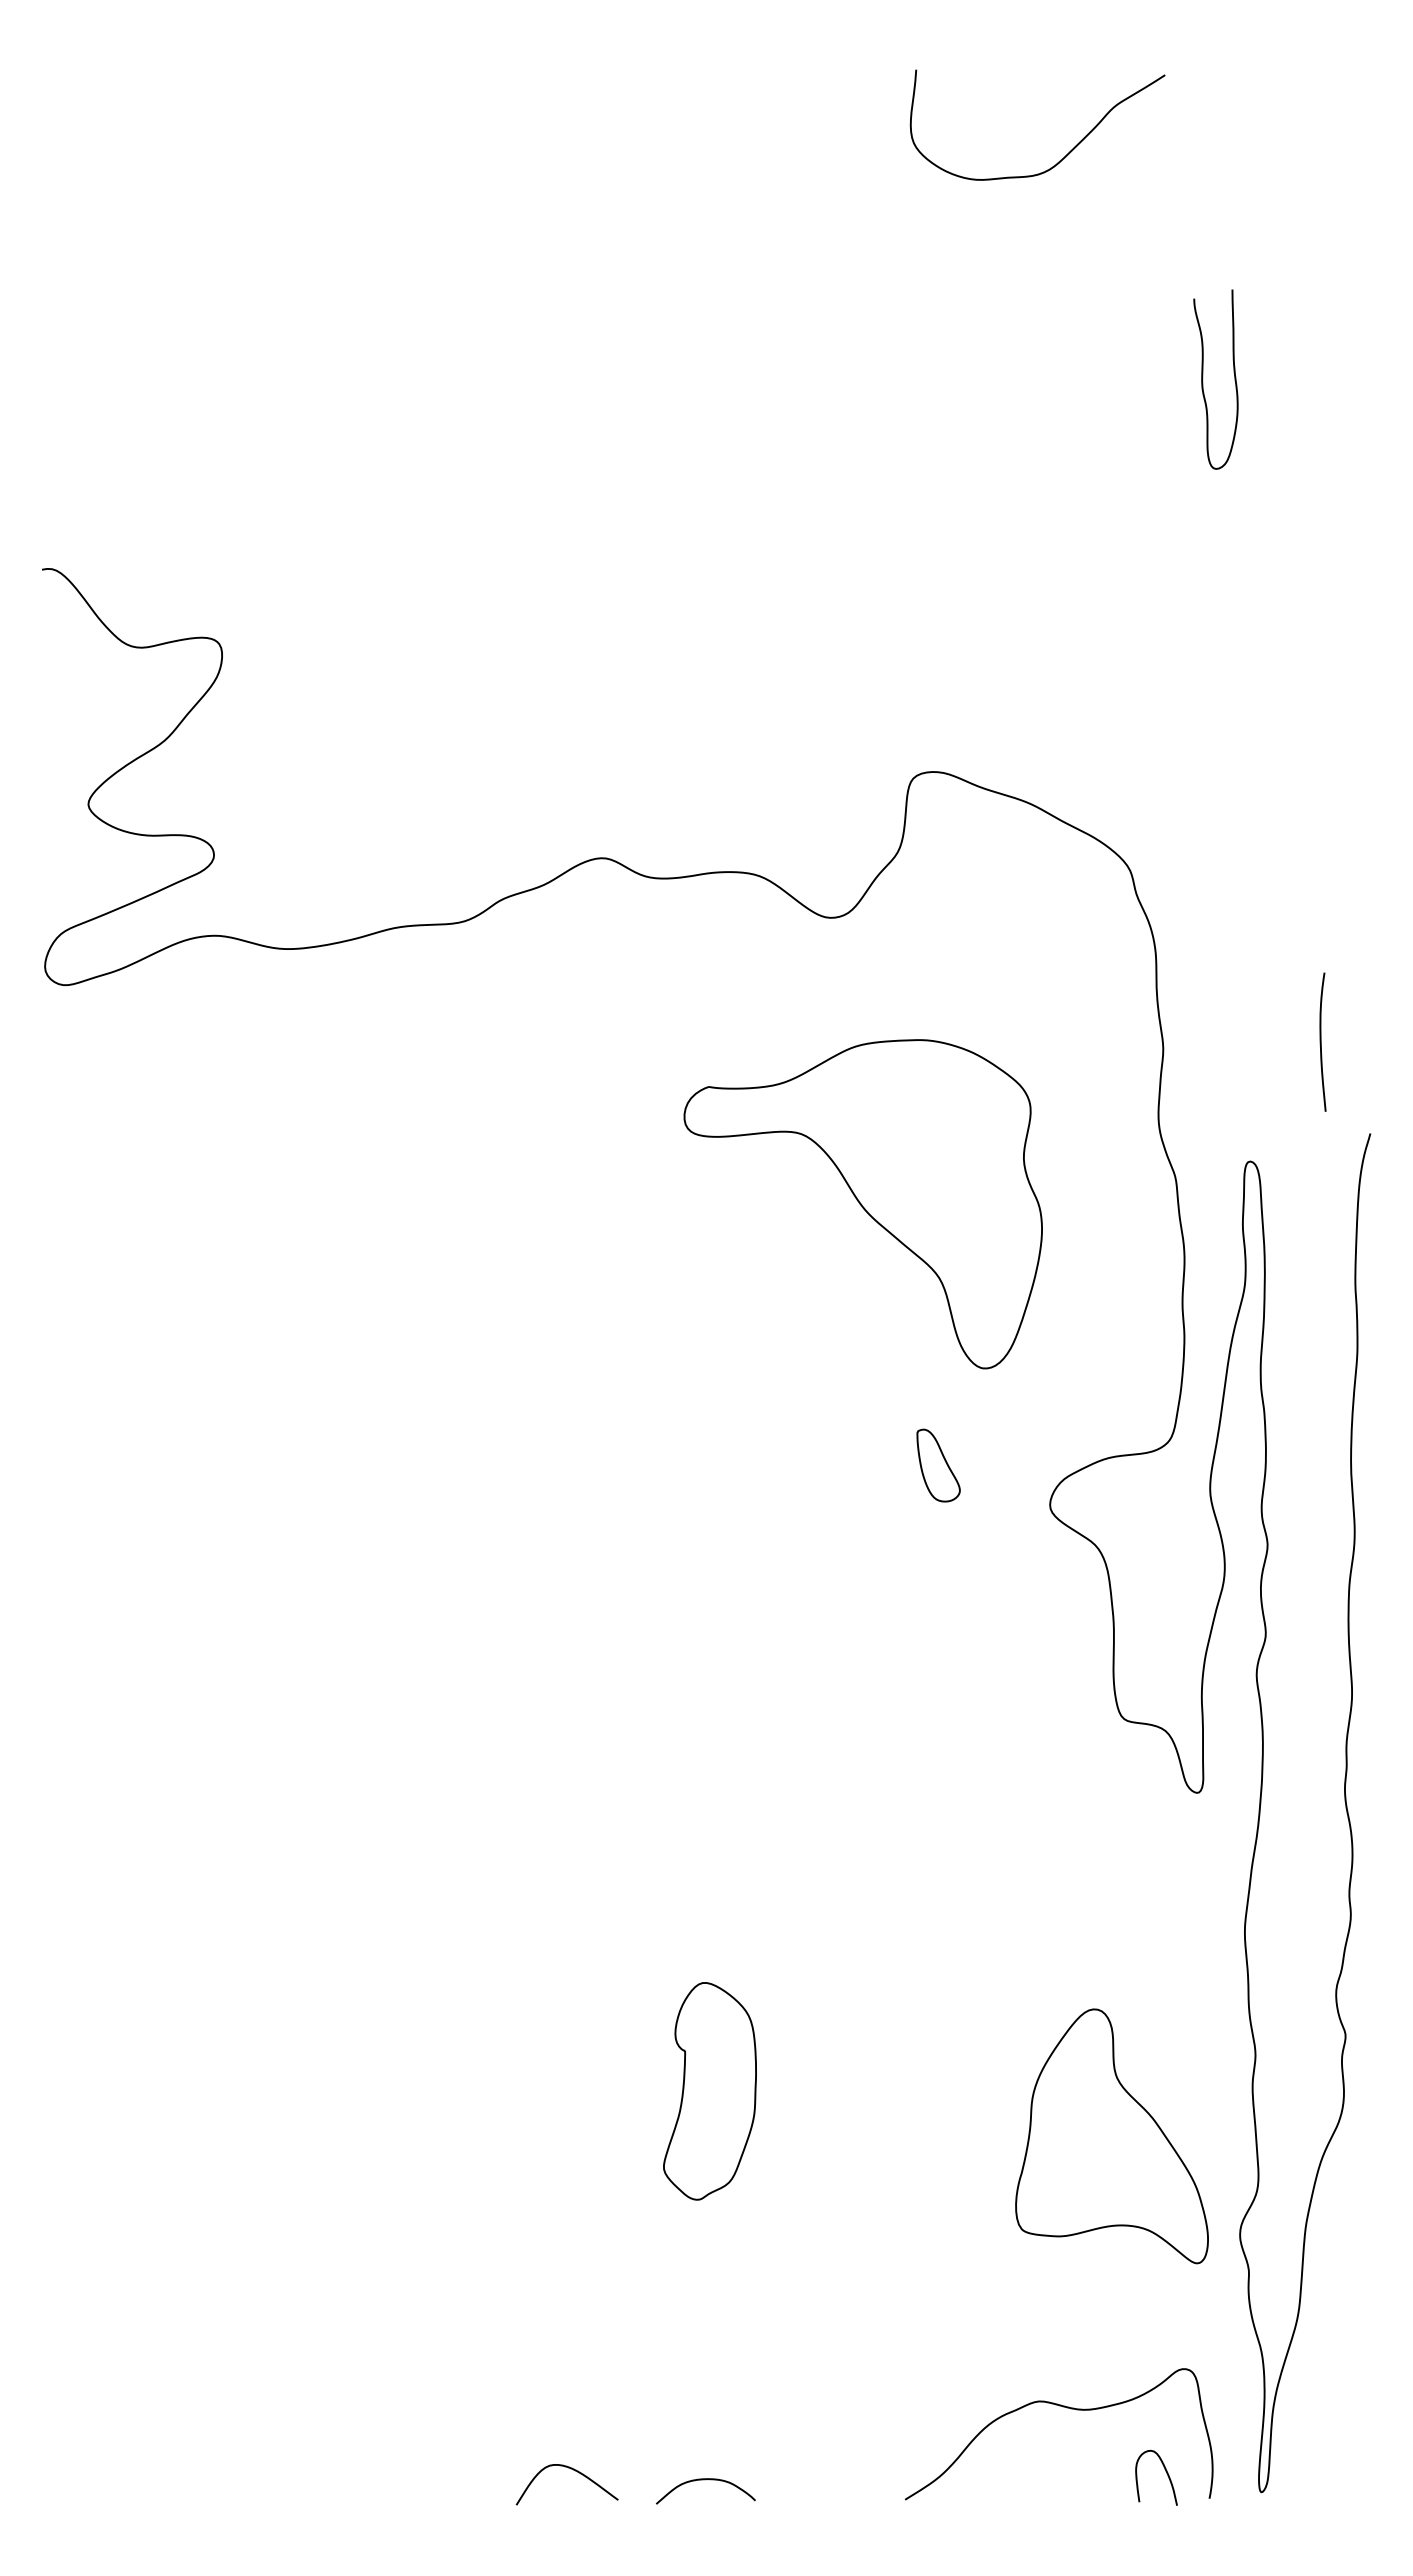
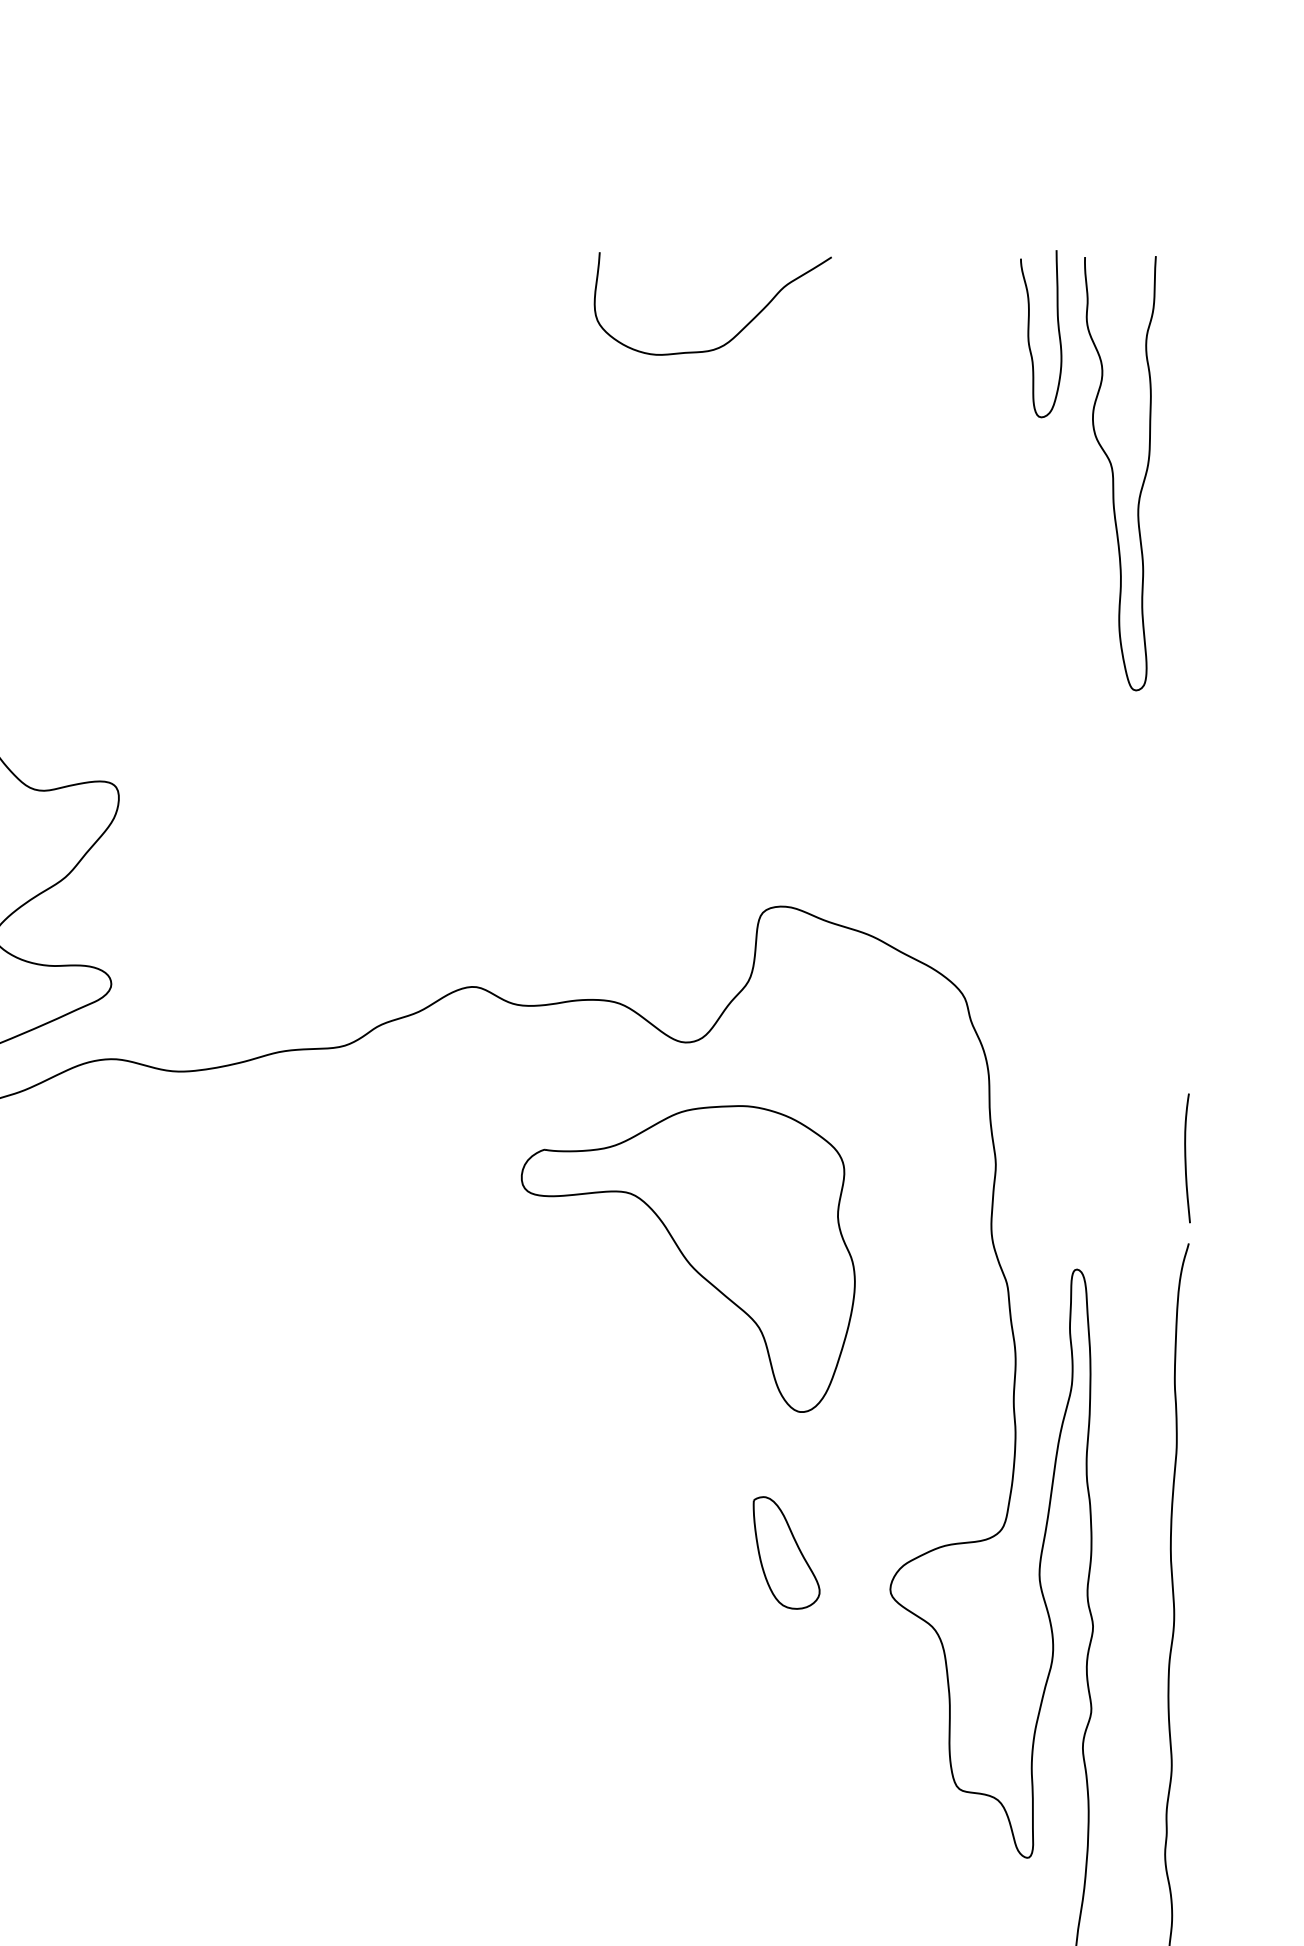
curve: (1067, 153) -> (740, 330), moved
curve: (1289, 306) -> (1113, 472), added
curve: (1203, 379) -> (1029, 333), moved
curve: (1321, 1041) -> (1186, 1157), moved
part: (862, 1204) -> (687, 1259), moved
part: (938, 1465) -> (786, 1552), size x1.67

